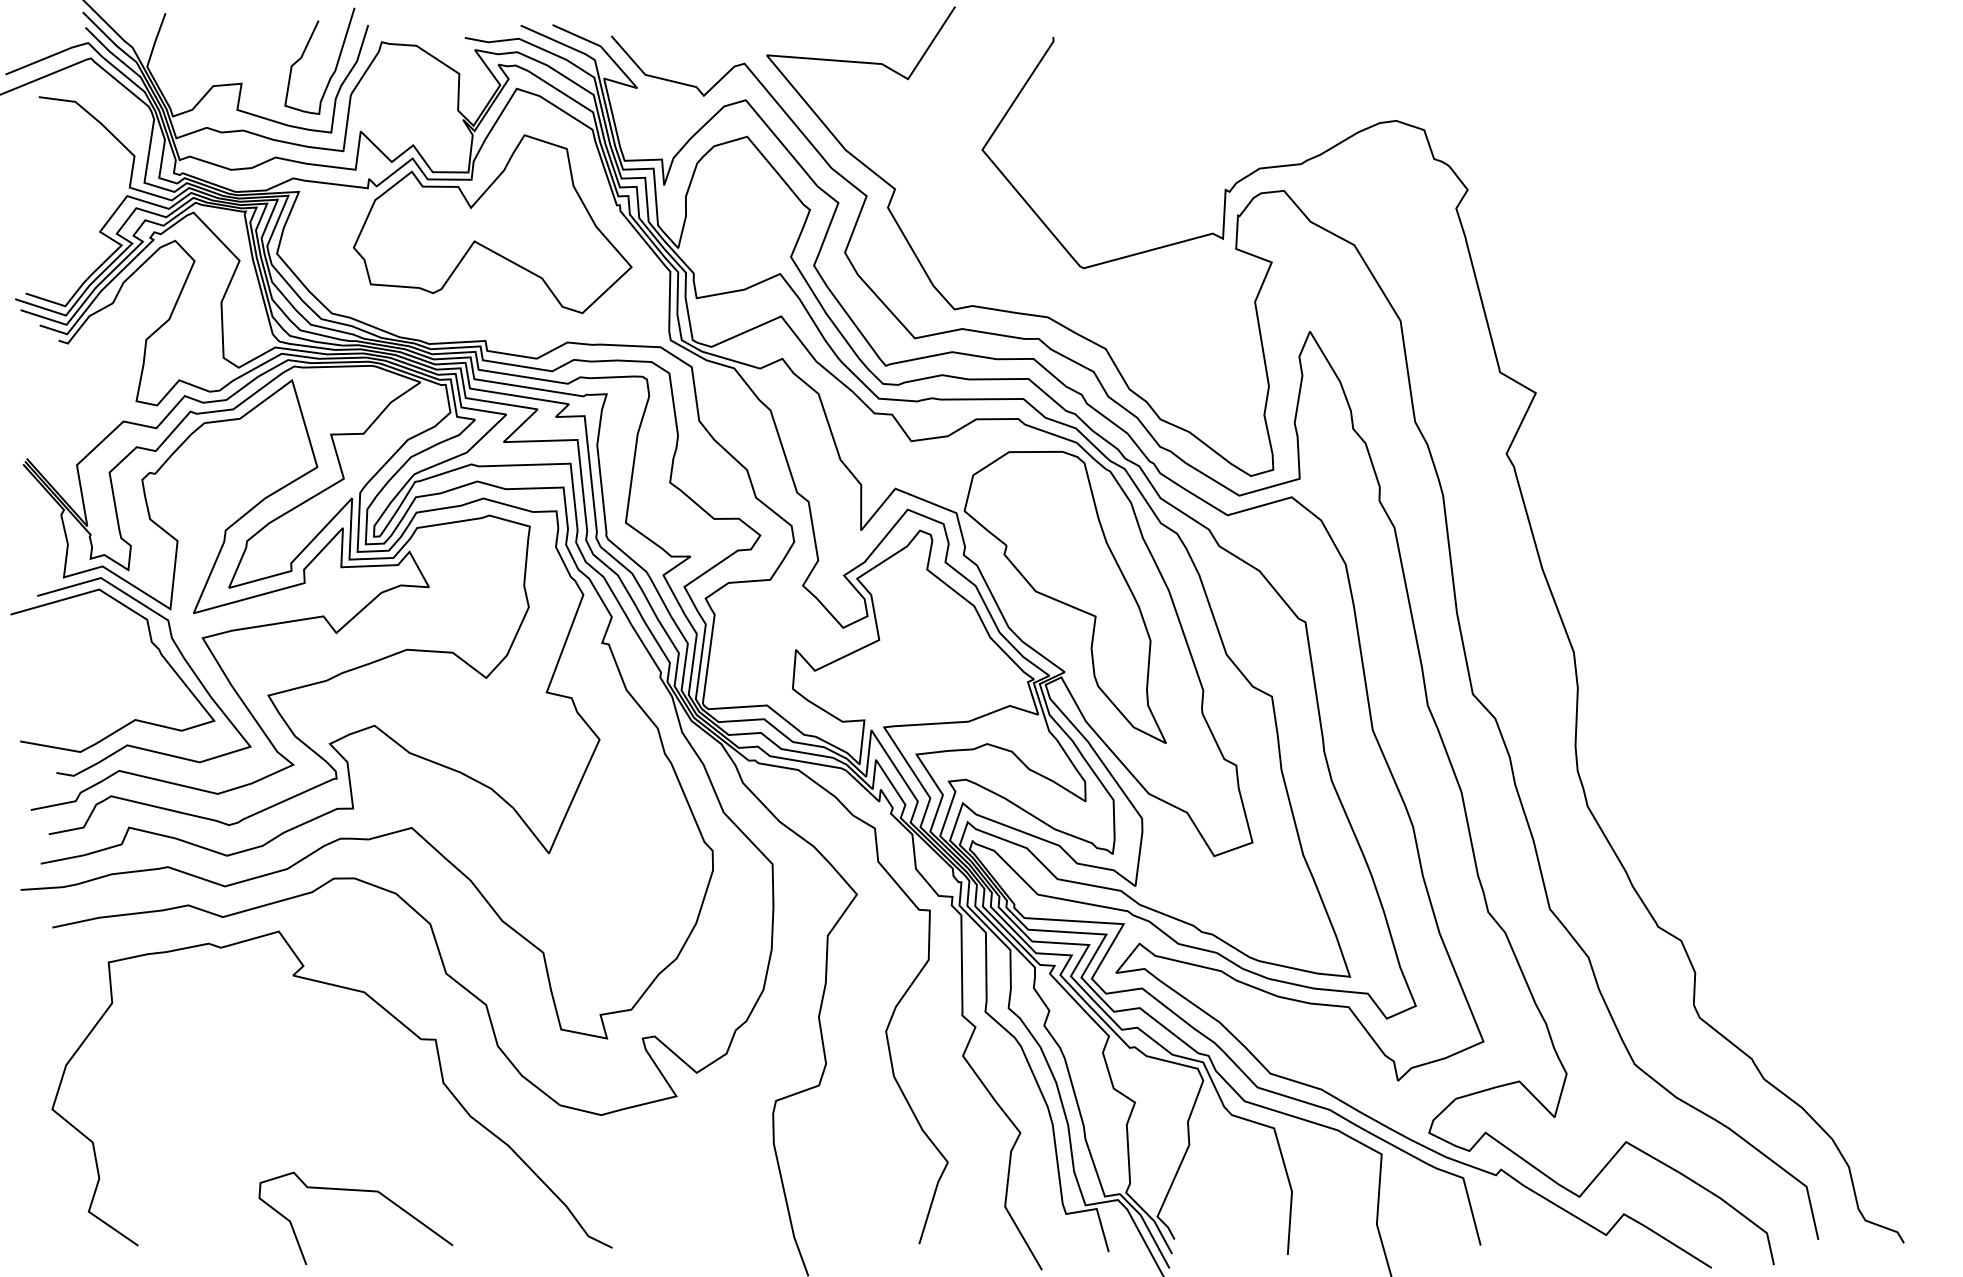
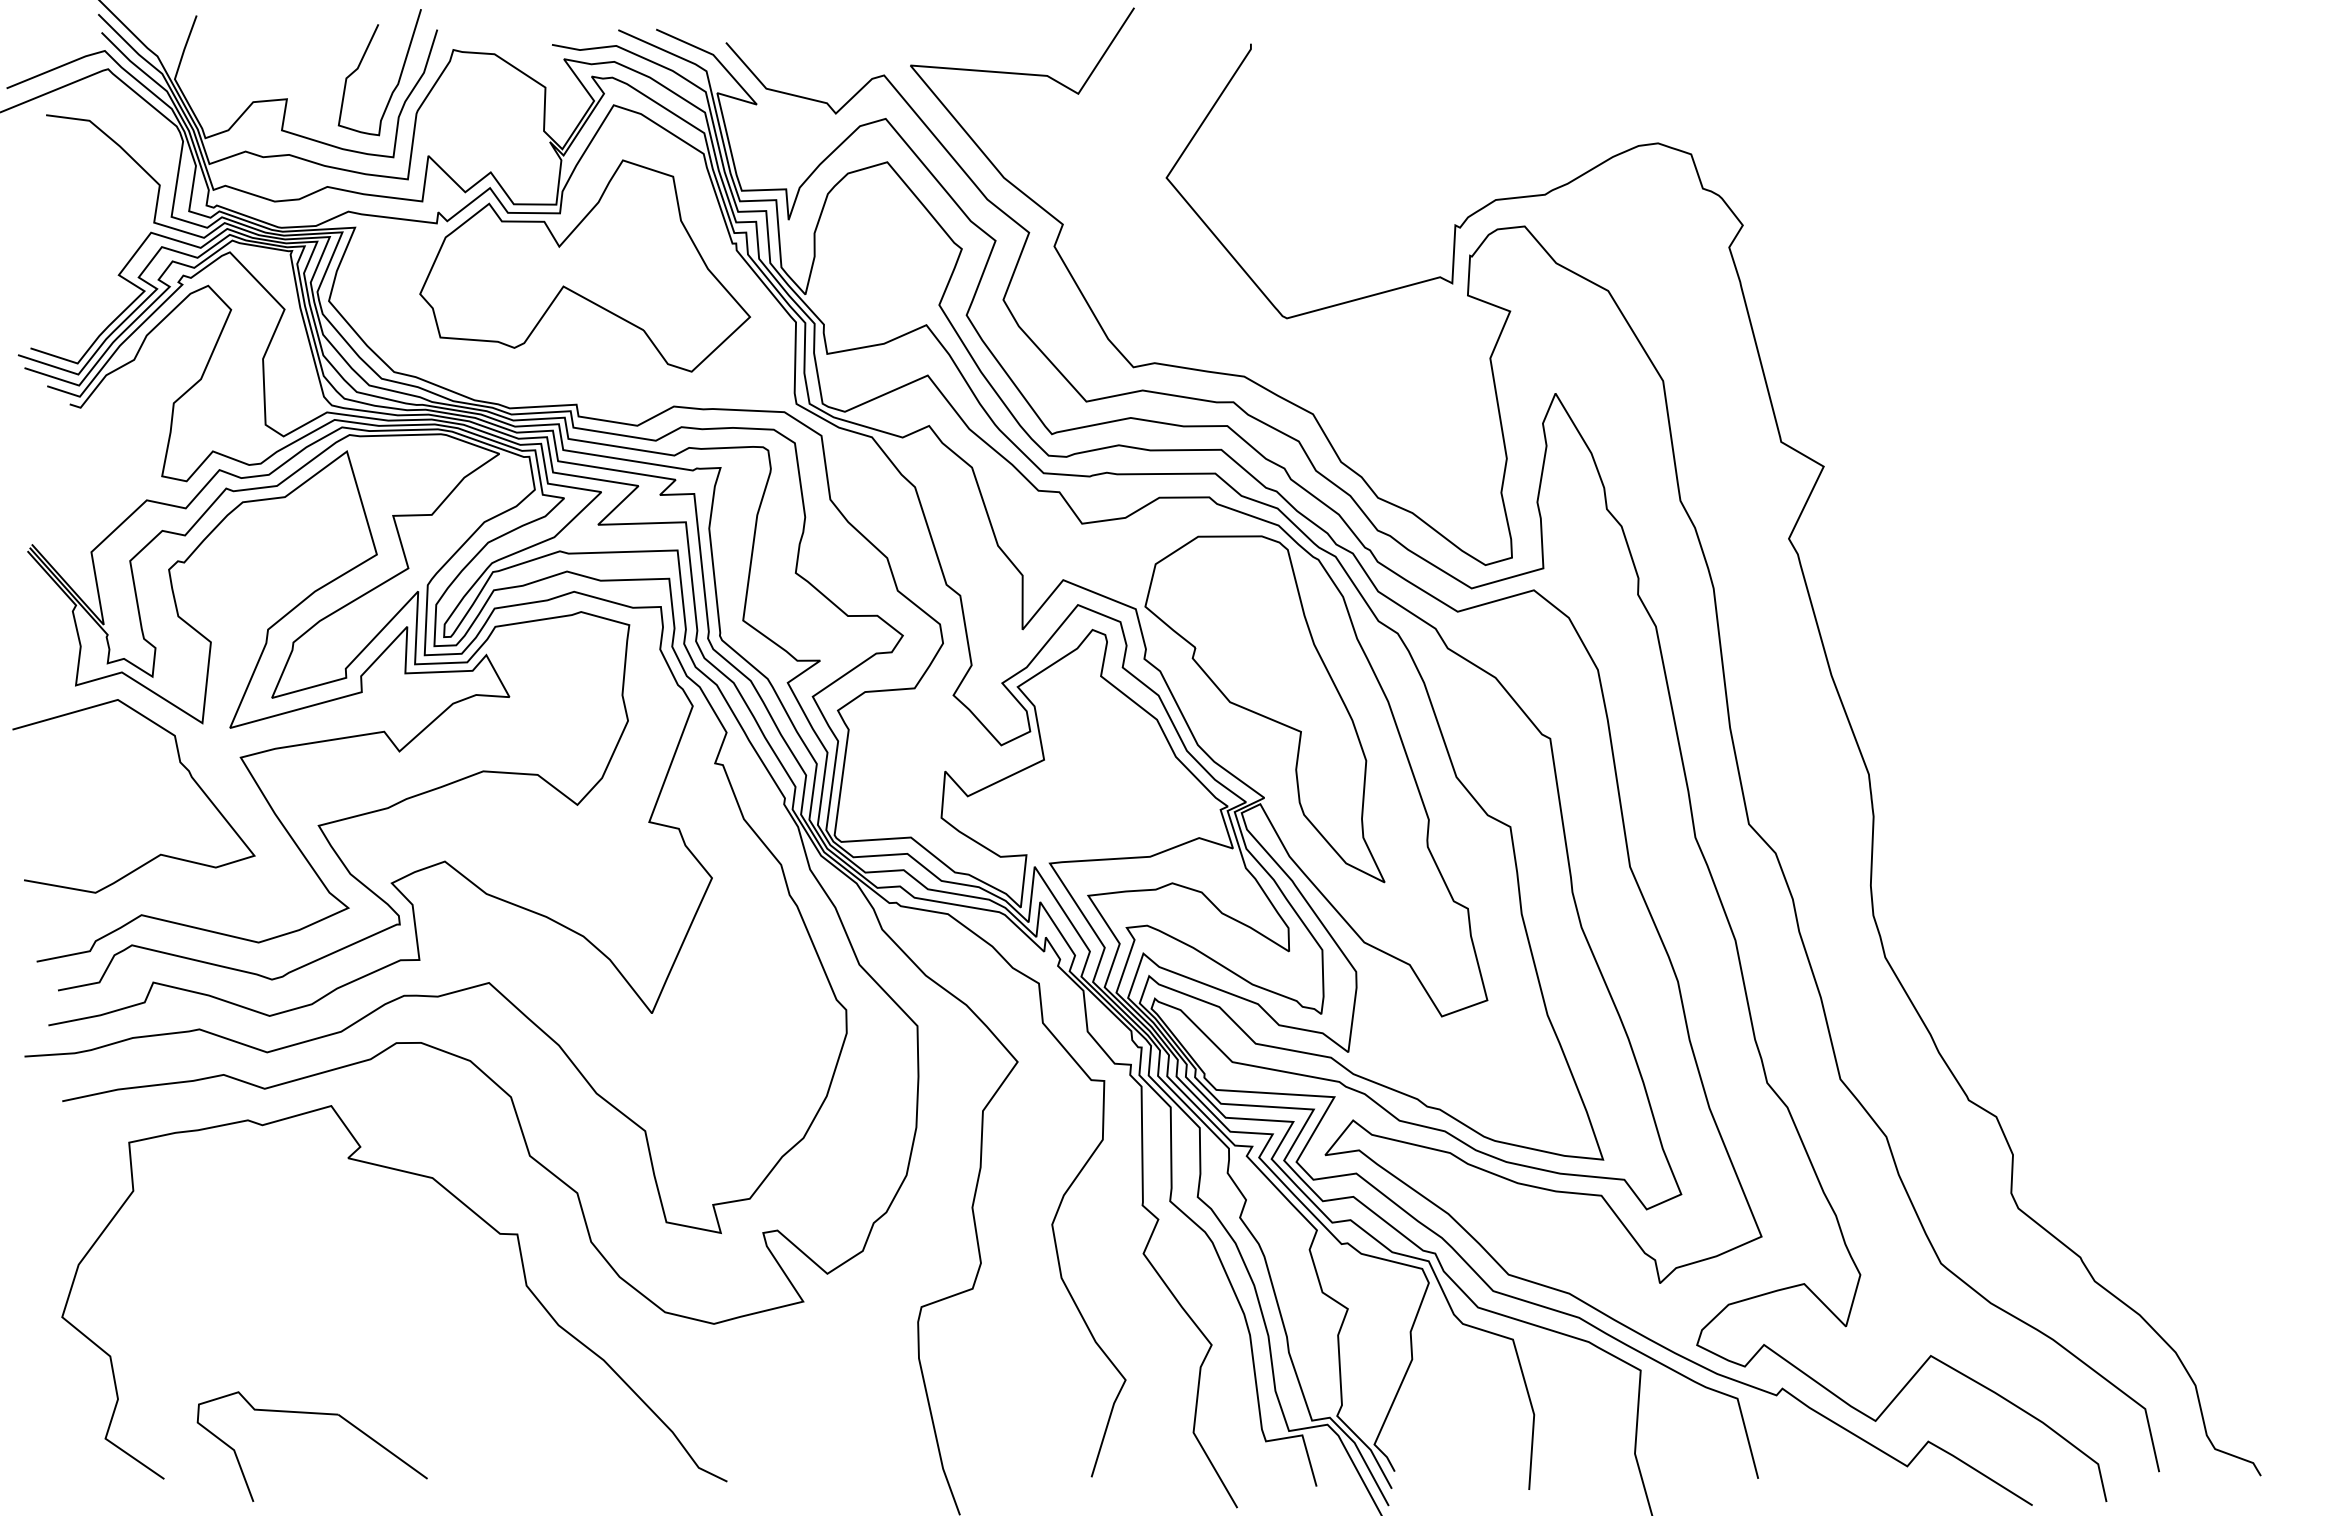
curve: (180, 654) -> (214, 776), removed
part: (355, 1191) -> (311, 1414), moved

